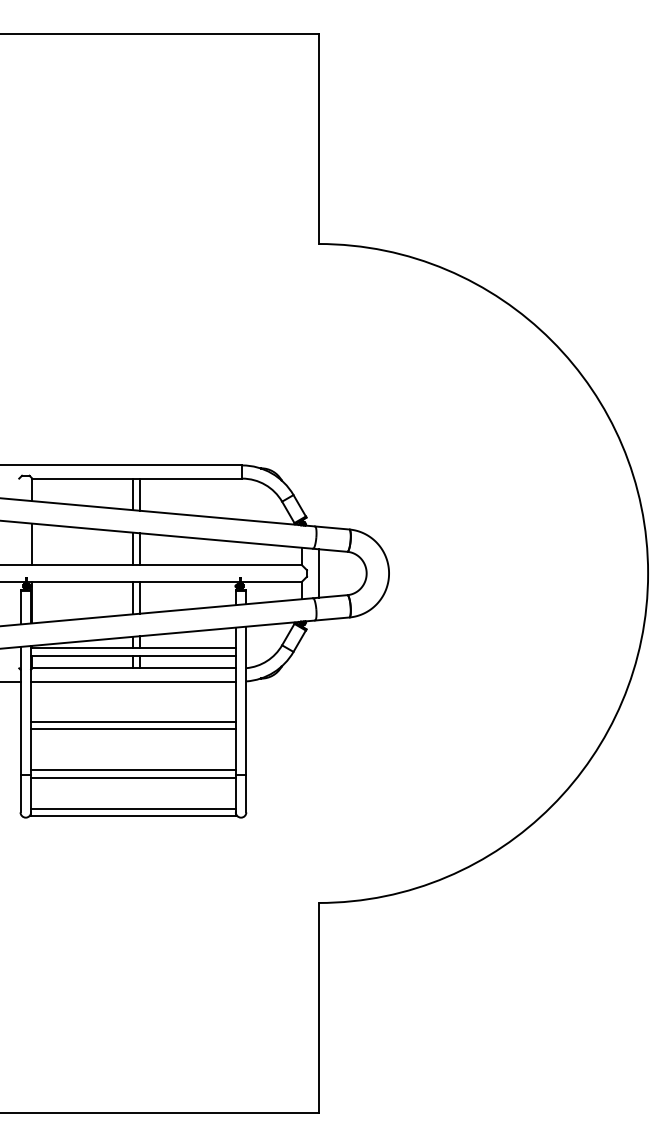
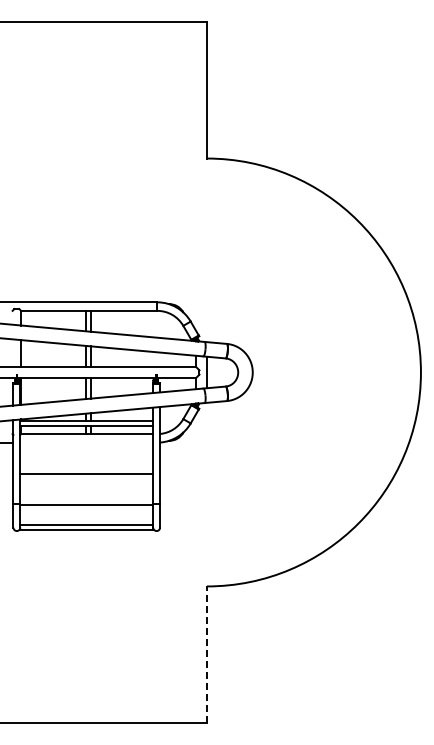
line: (133, 681) -> (86, 442), removed
line: (133, 721) -> (86, 468), removed
line: (133, 770) -> (86, 500), removed
line: (319, 1007) -> (207, 654), solid -> dashed

